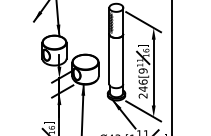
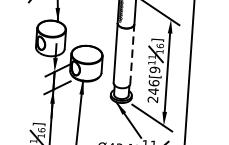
line: (123, 59) -> (132, 54), solid -> dashed

